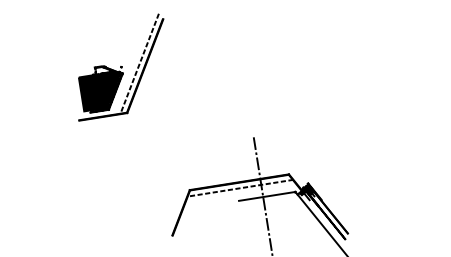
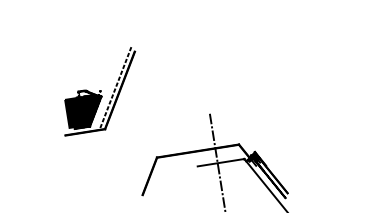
part: (121, 67) -> (100, 91), moved
line: (240, 187) -> (198, 155), removed

